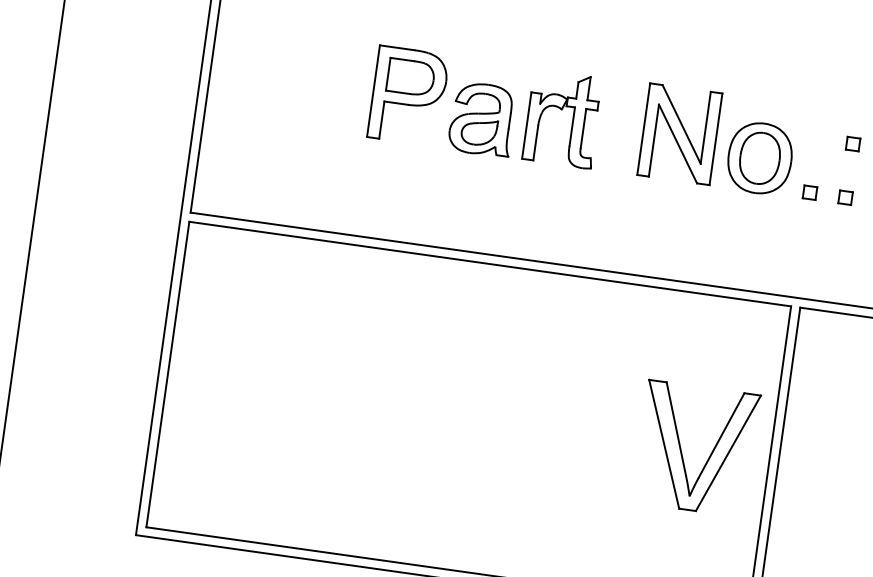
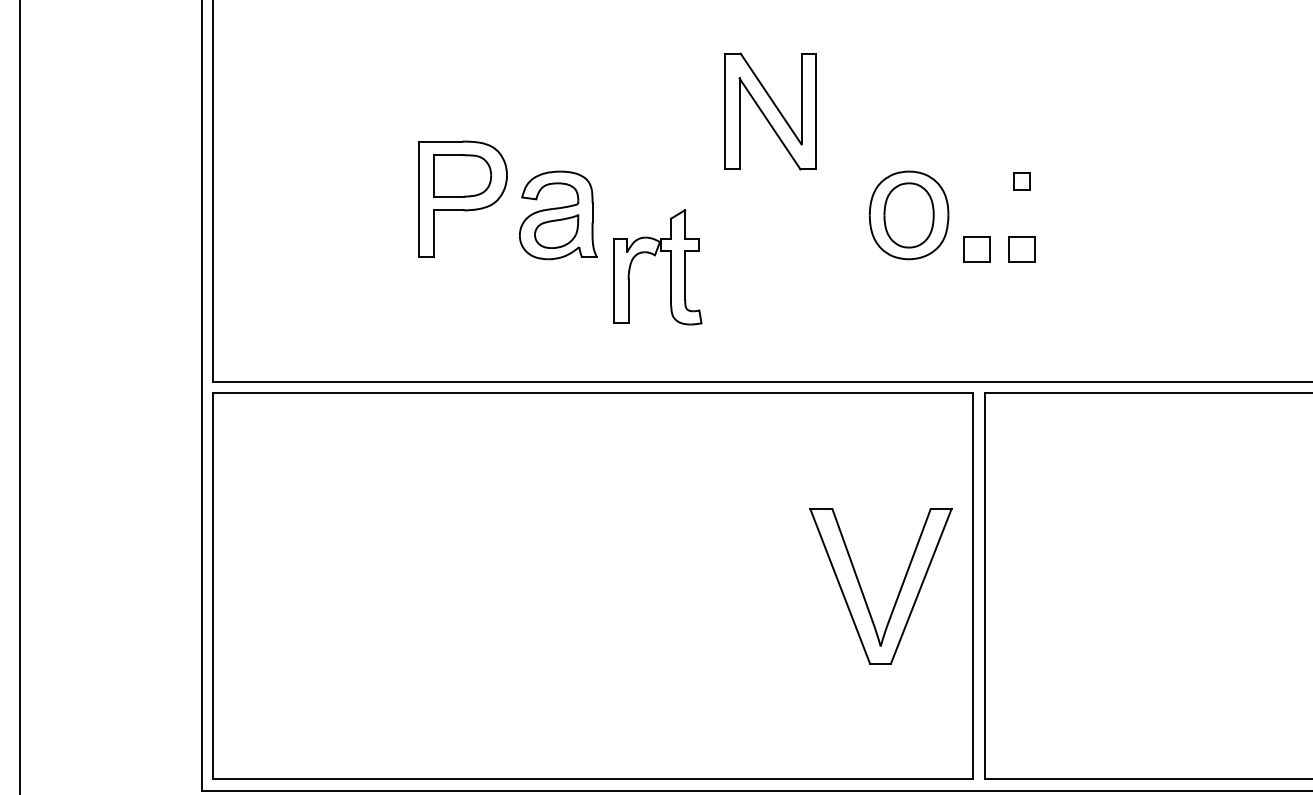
part: (562, 110) -> (655, 256), moved
part: (679, 134) -> (770, 111), moved
part: (809, 192) -> (976, 248), size x1.6
part: (845, 197) -> (1021, 248), size x1.6

